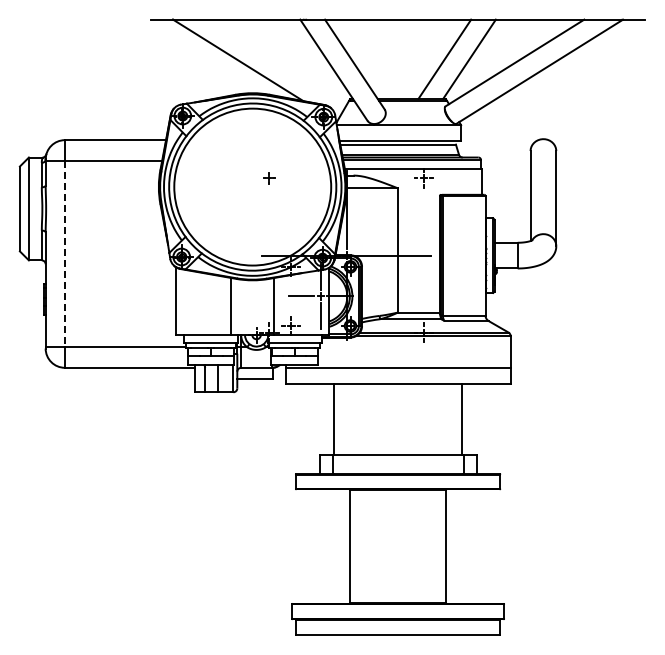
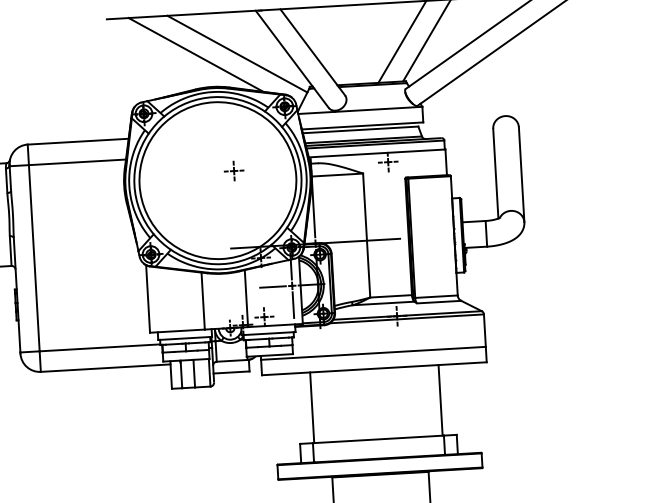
line: (279, 61) -> (237, 53), added
part: (269, 178) -> (234, 171), size x1.67
line: (64, 254) -> (33, 258), dashed -> solid

